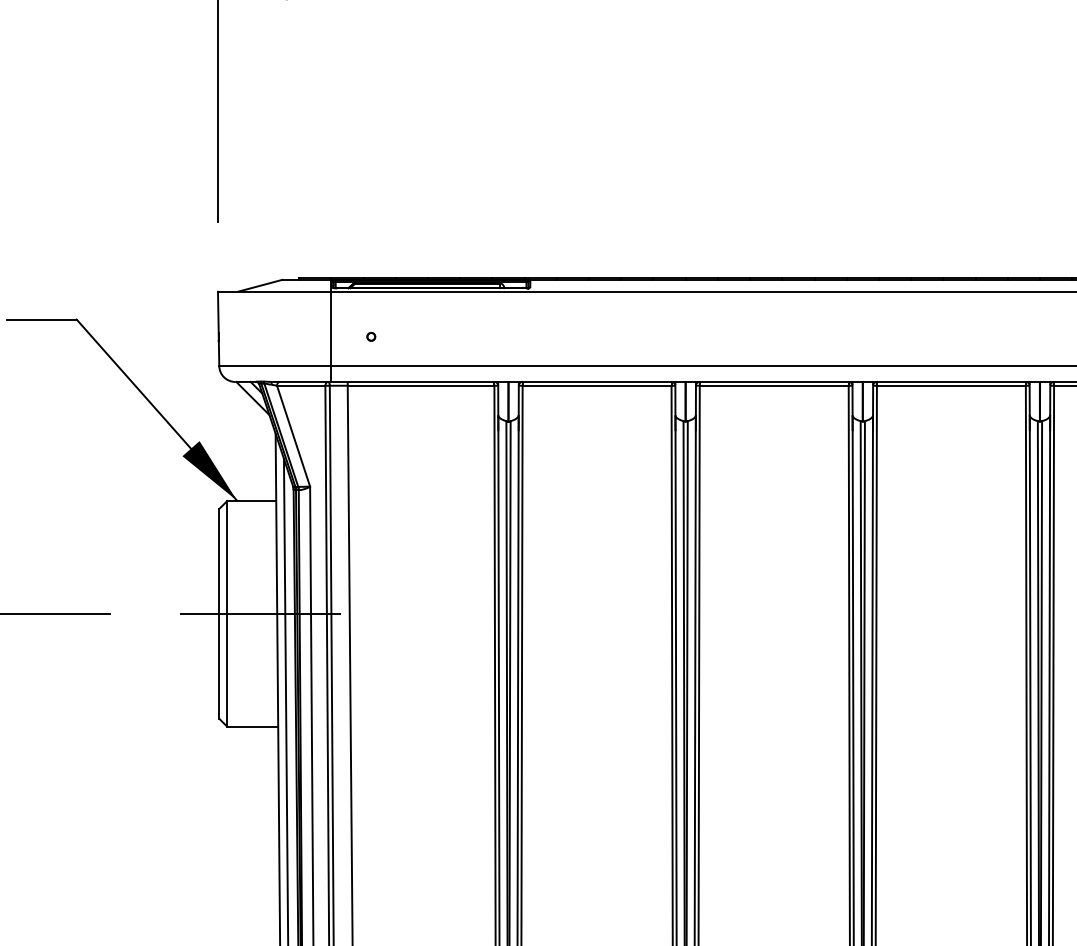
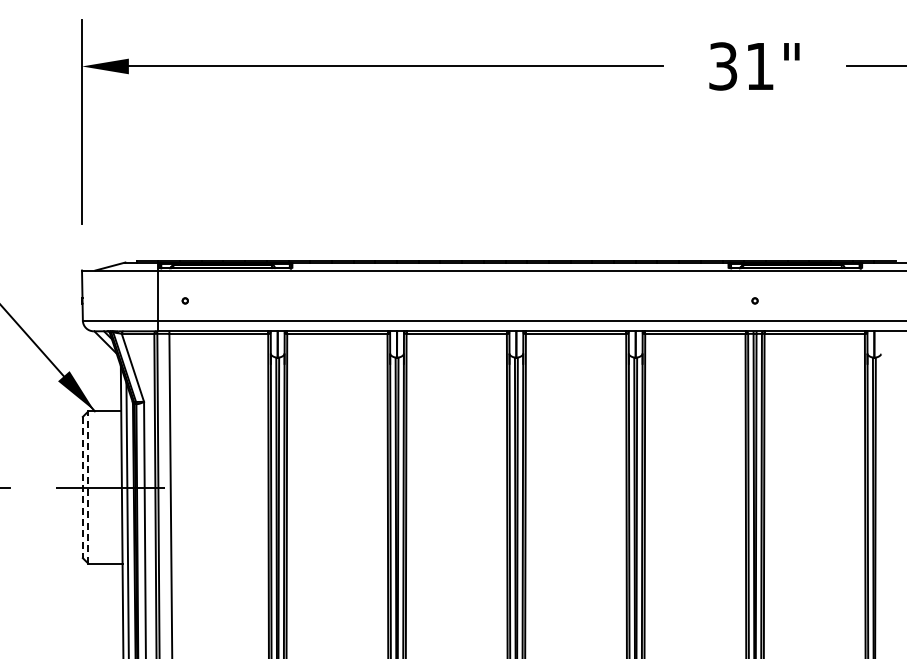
line: (218, 613) -> (82, 487), solid -> dashed
line: (227, 613) -> (88, 487), solid -> dashed

